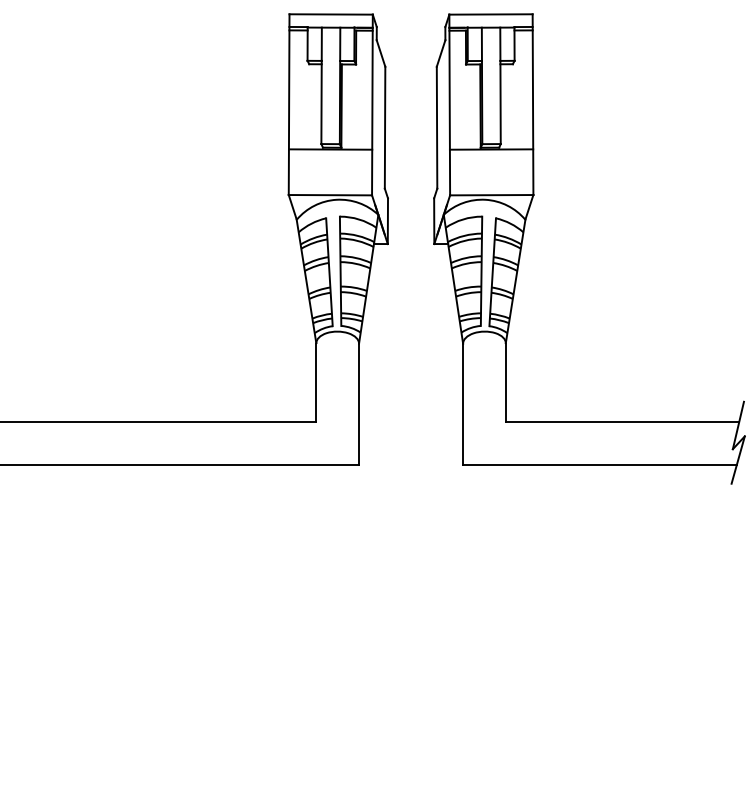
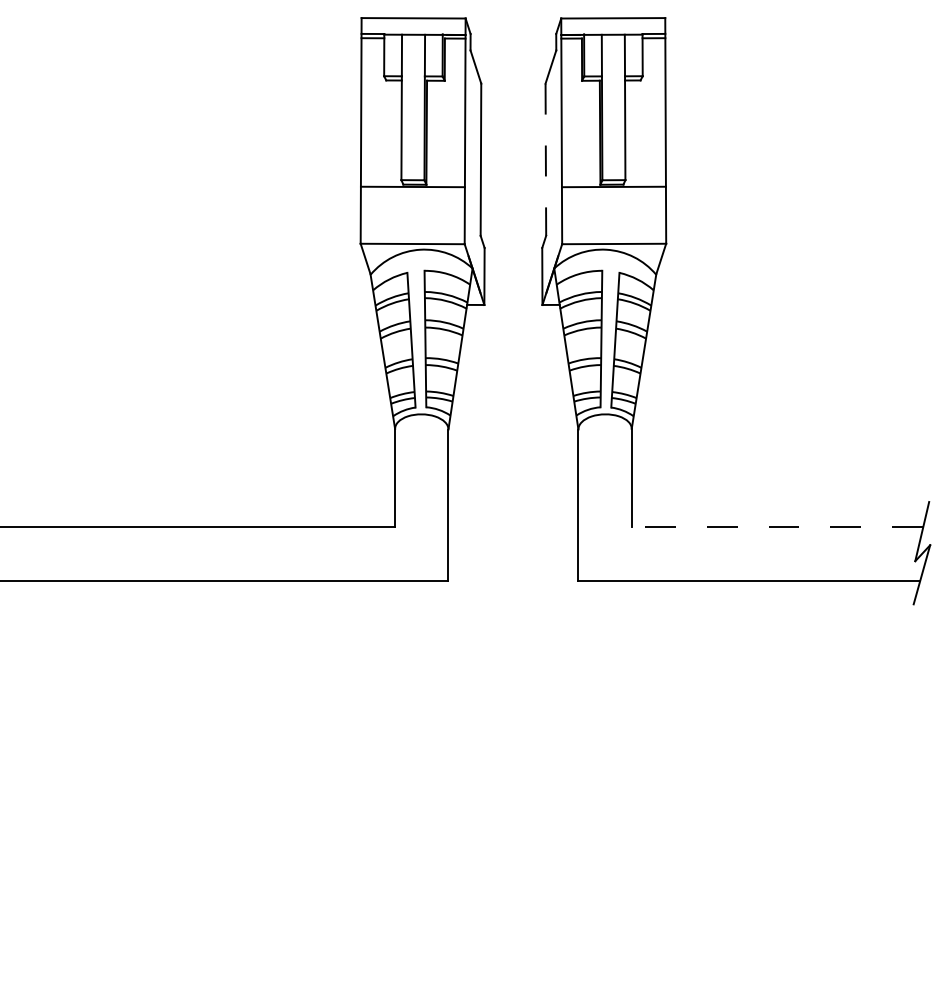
line: (437, 127) -> (546, 159), solid -> dashed
line: (622, 422) -> (777, 527), solid -> dashed

